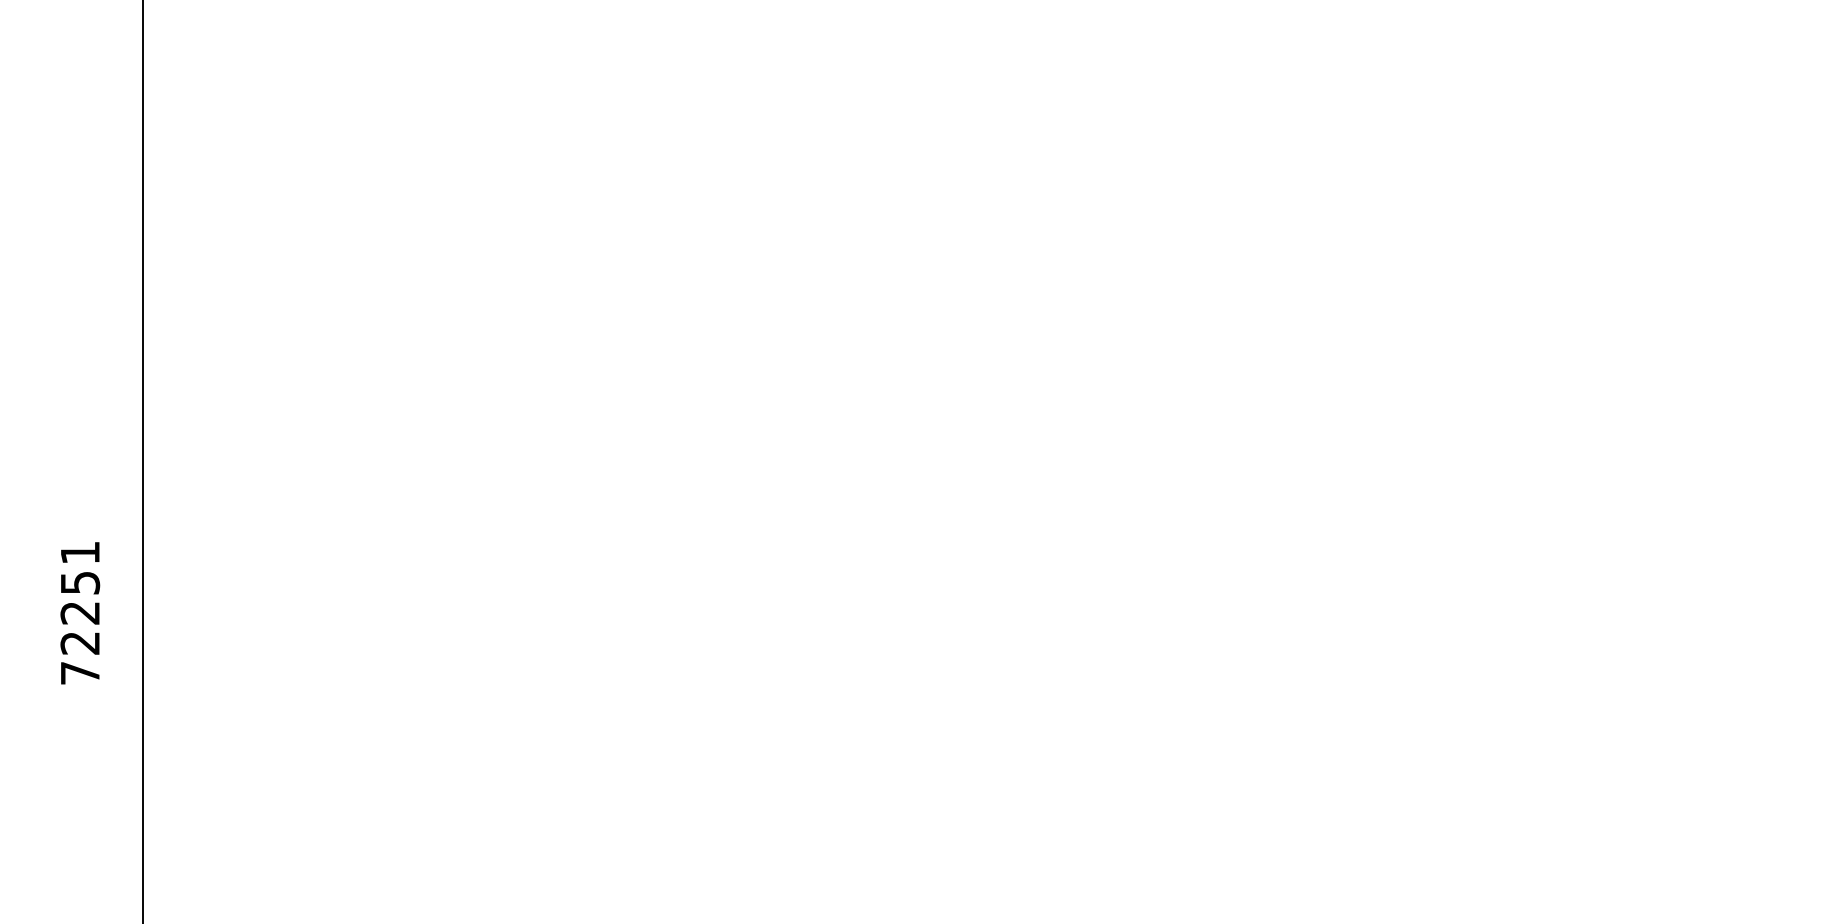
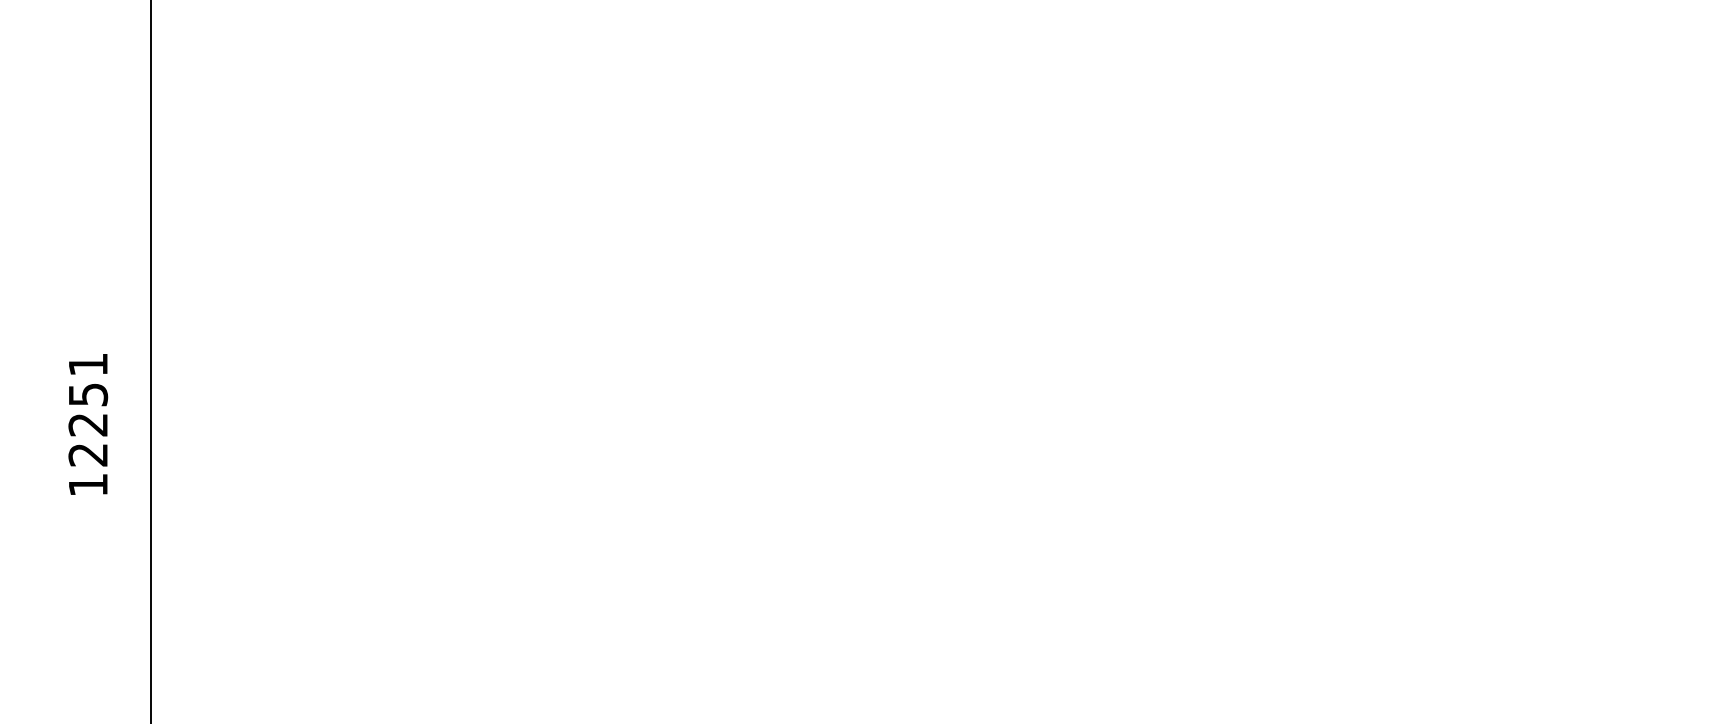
text: (80, 673) -> (88, 485), 72251 -> 12251

